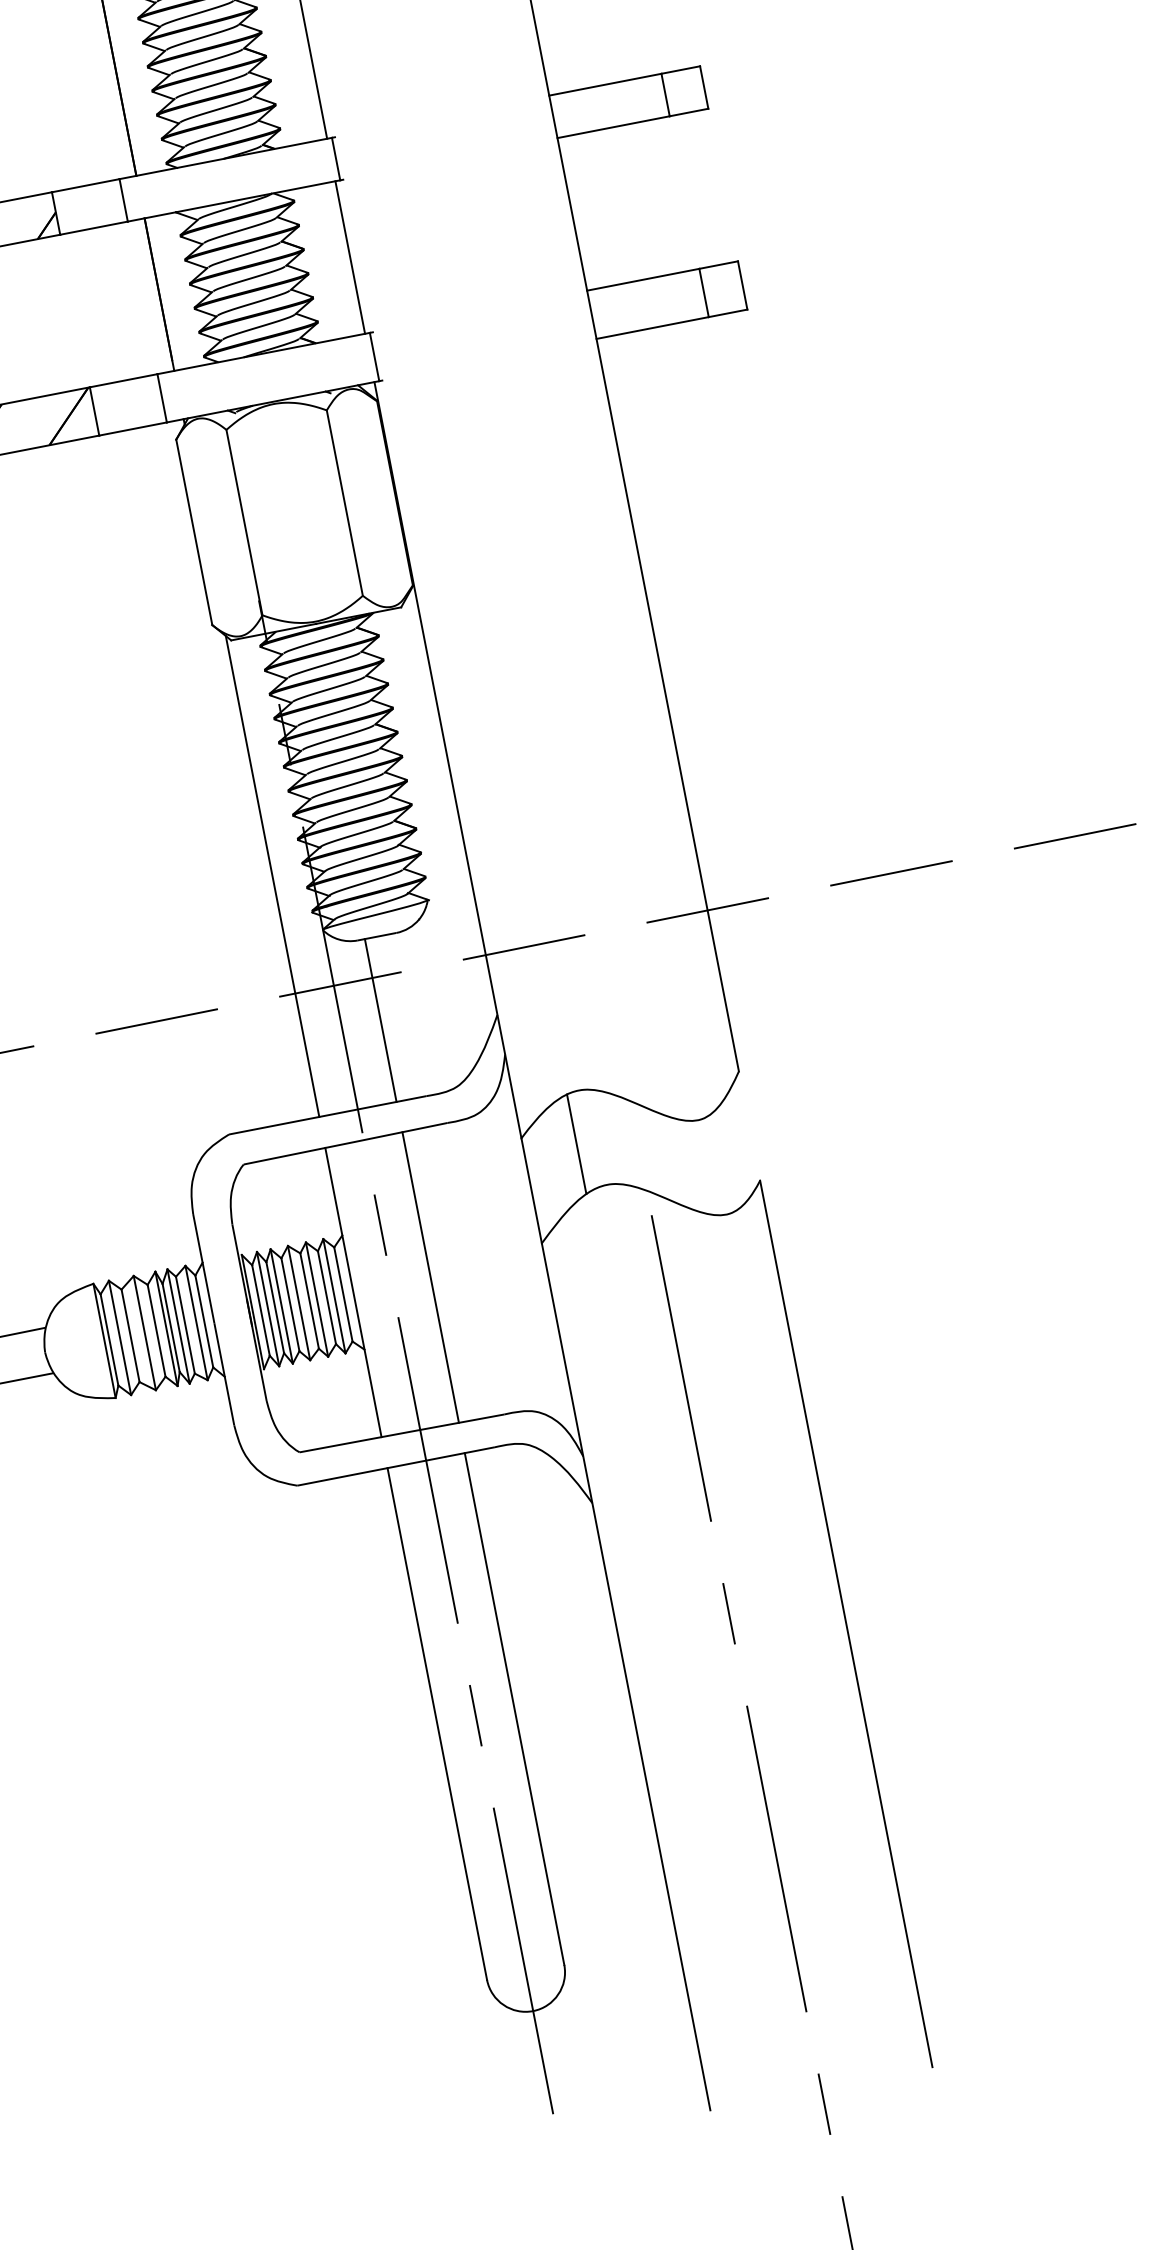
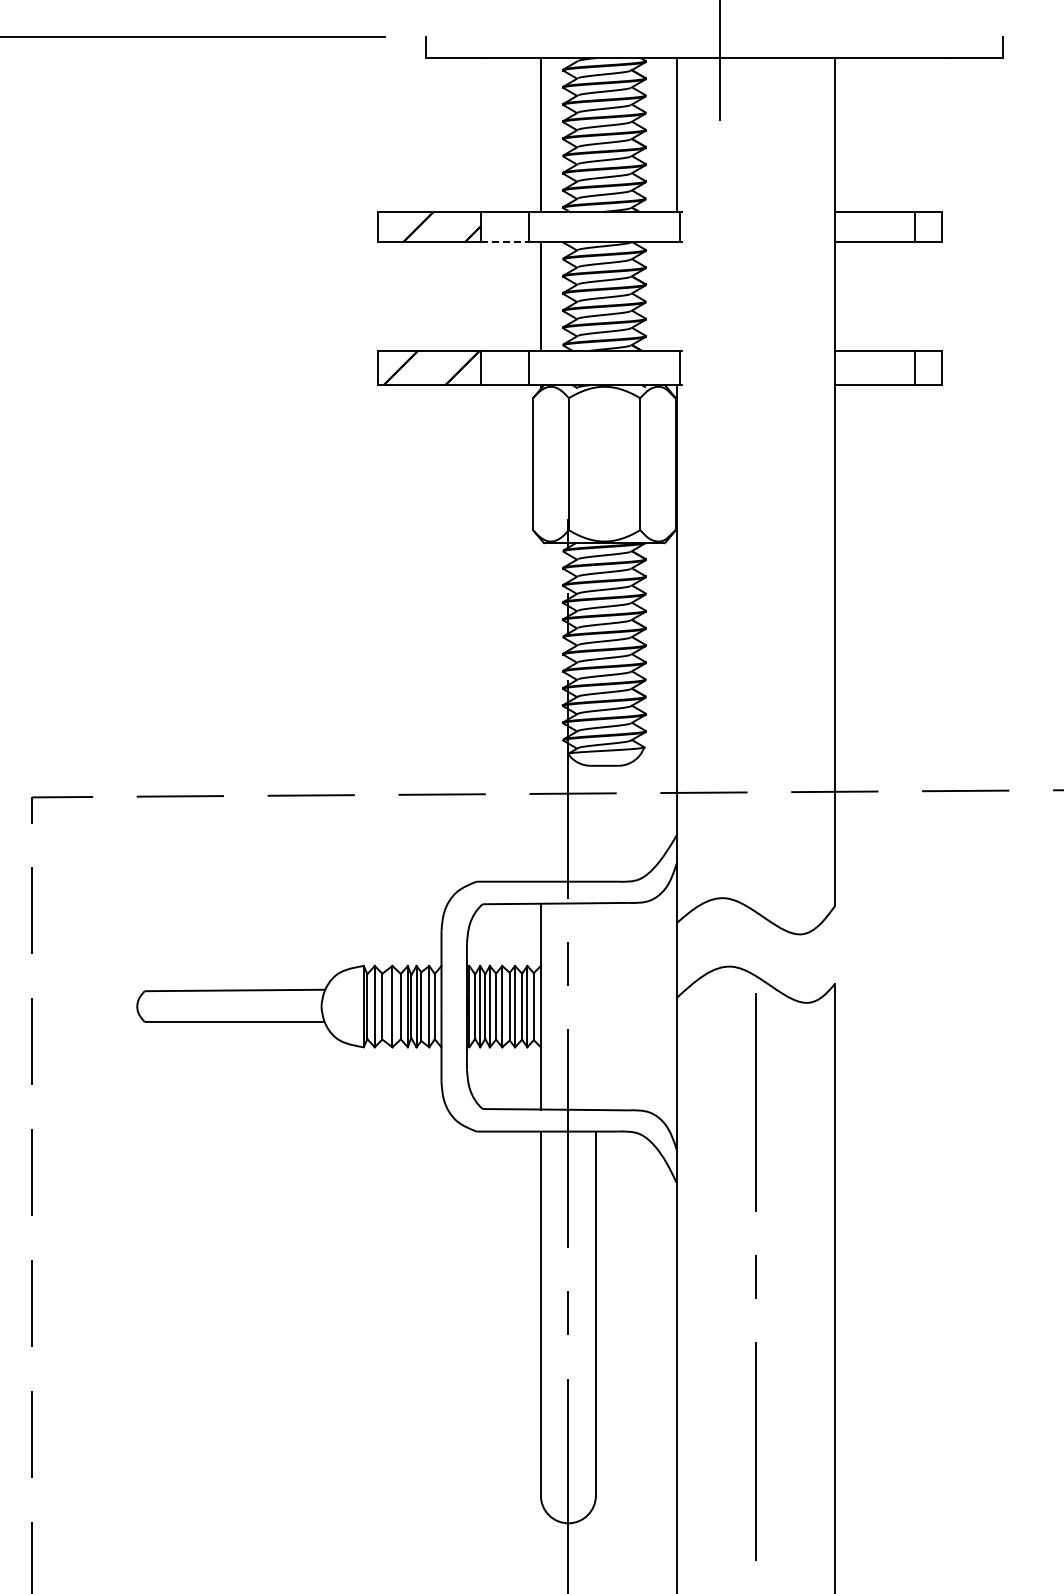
line: (94, 228) -> (505, 242), solid -> dashed
line: (349, 257) -> (676, 296), removed
line: (271, 876) -> (540, 710), removed
line: (380, 1020) -> (595, 823), removed
line: (576, 1144) -> (713, 934), removed
line: (430, 1277) -> (595, 1006), removed

